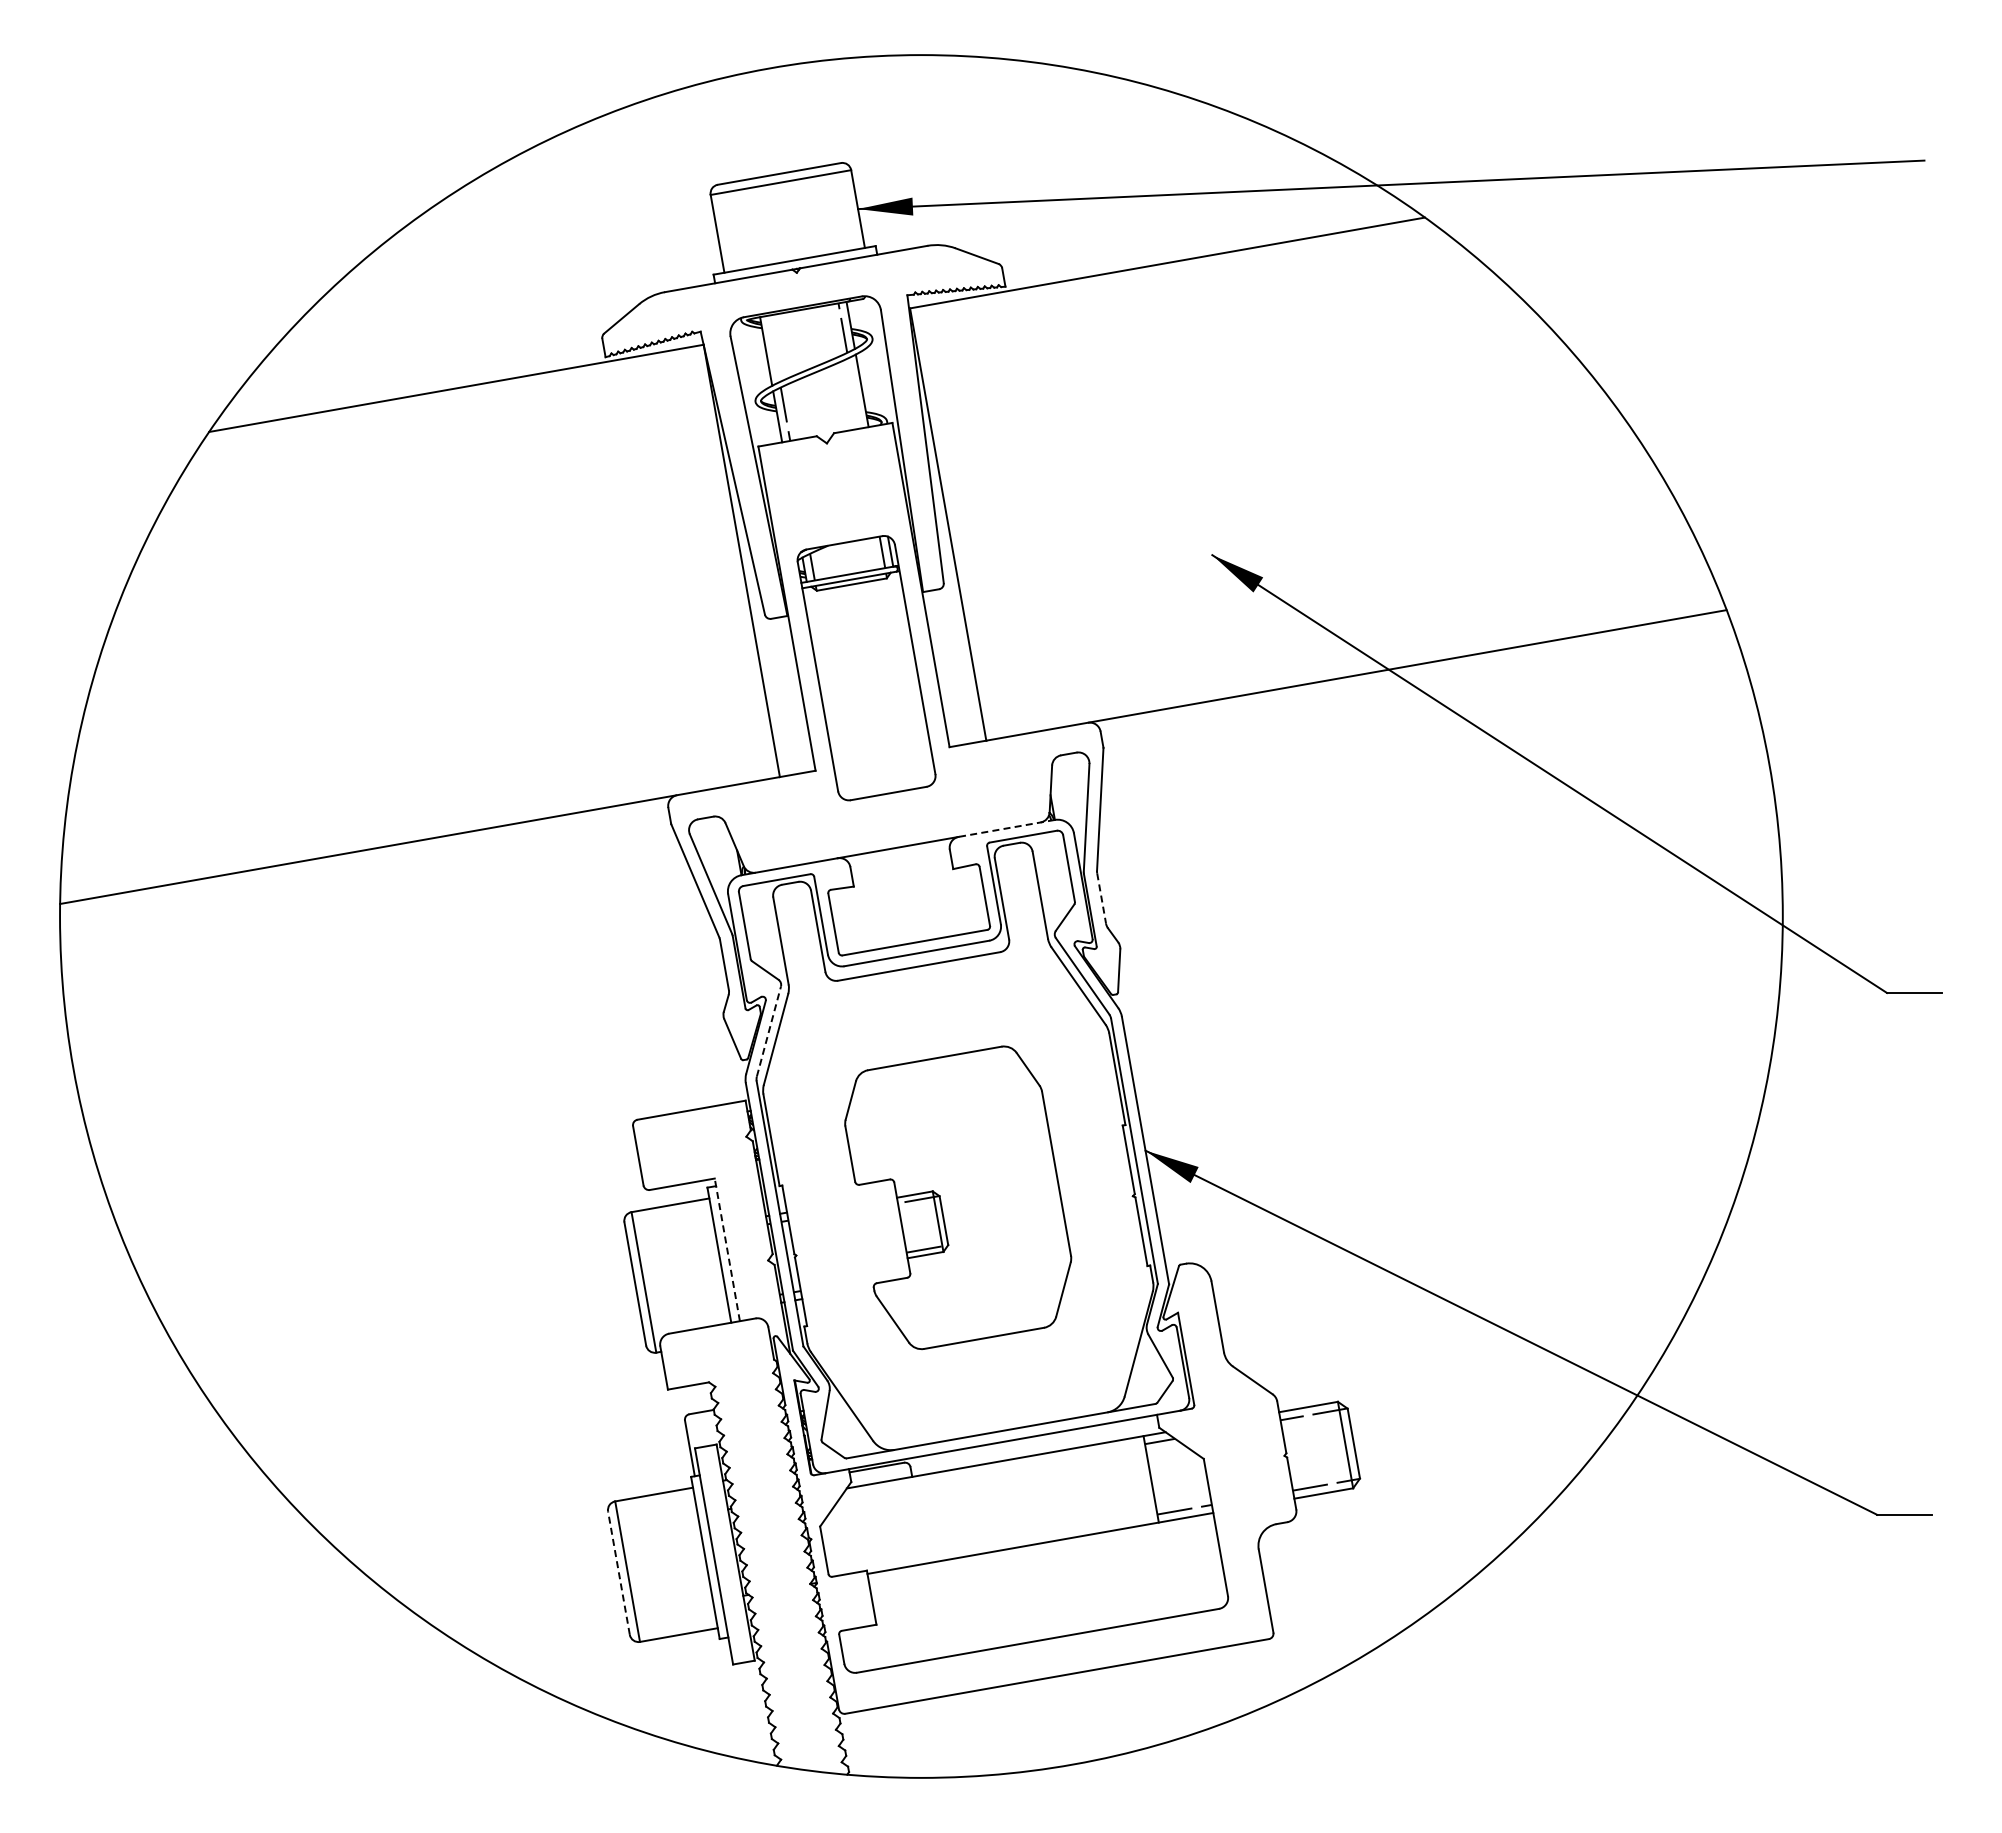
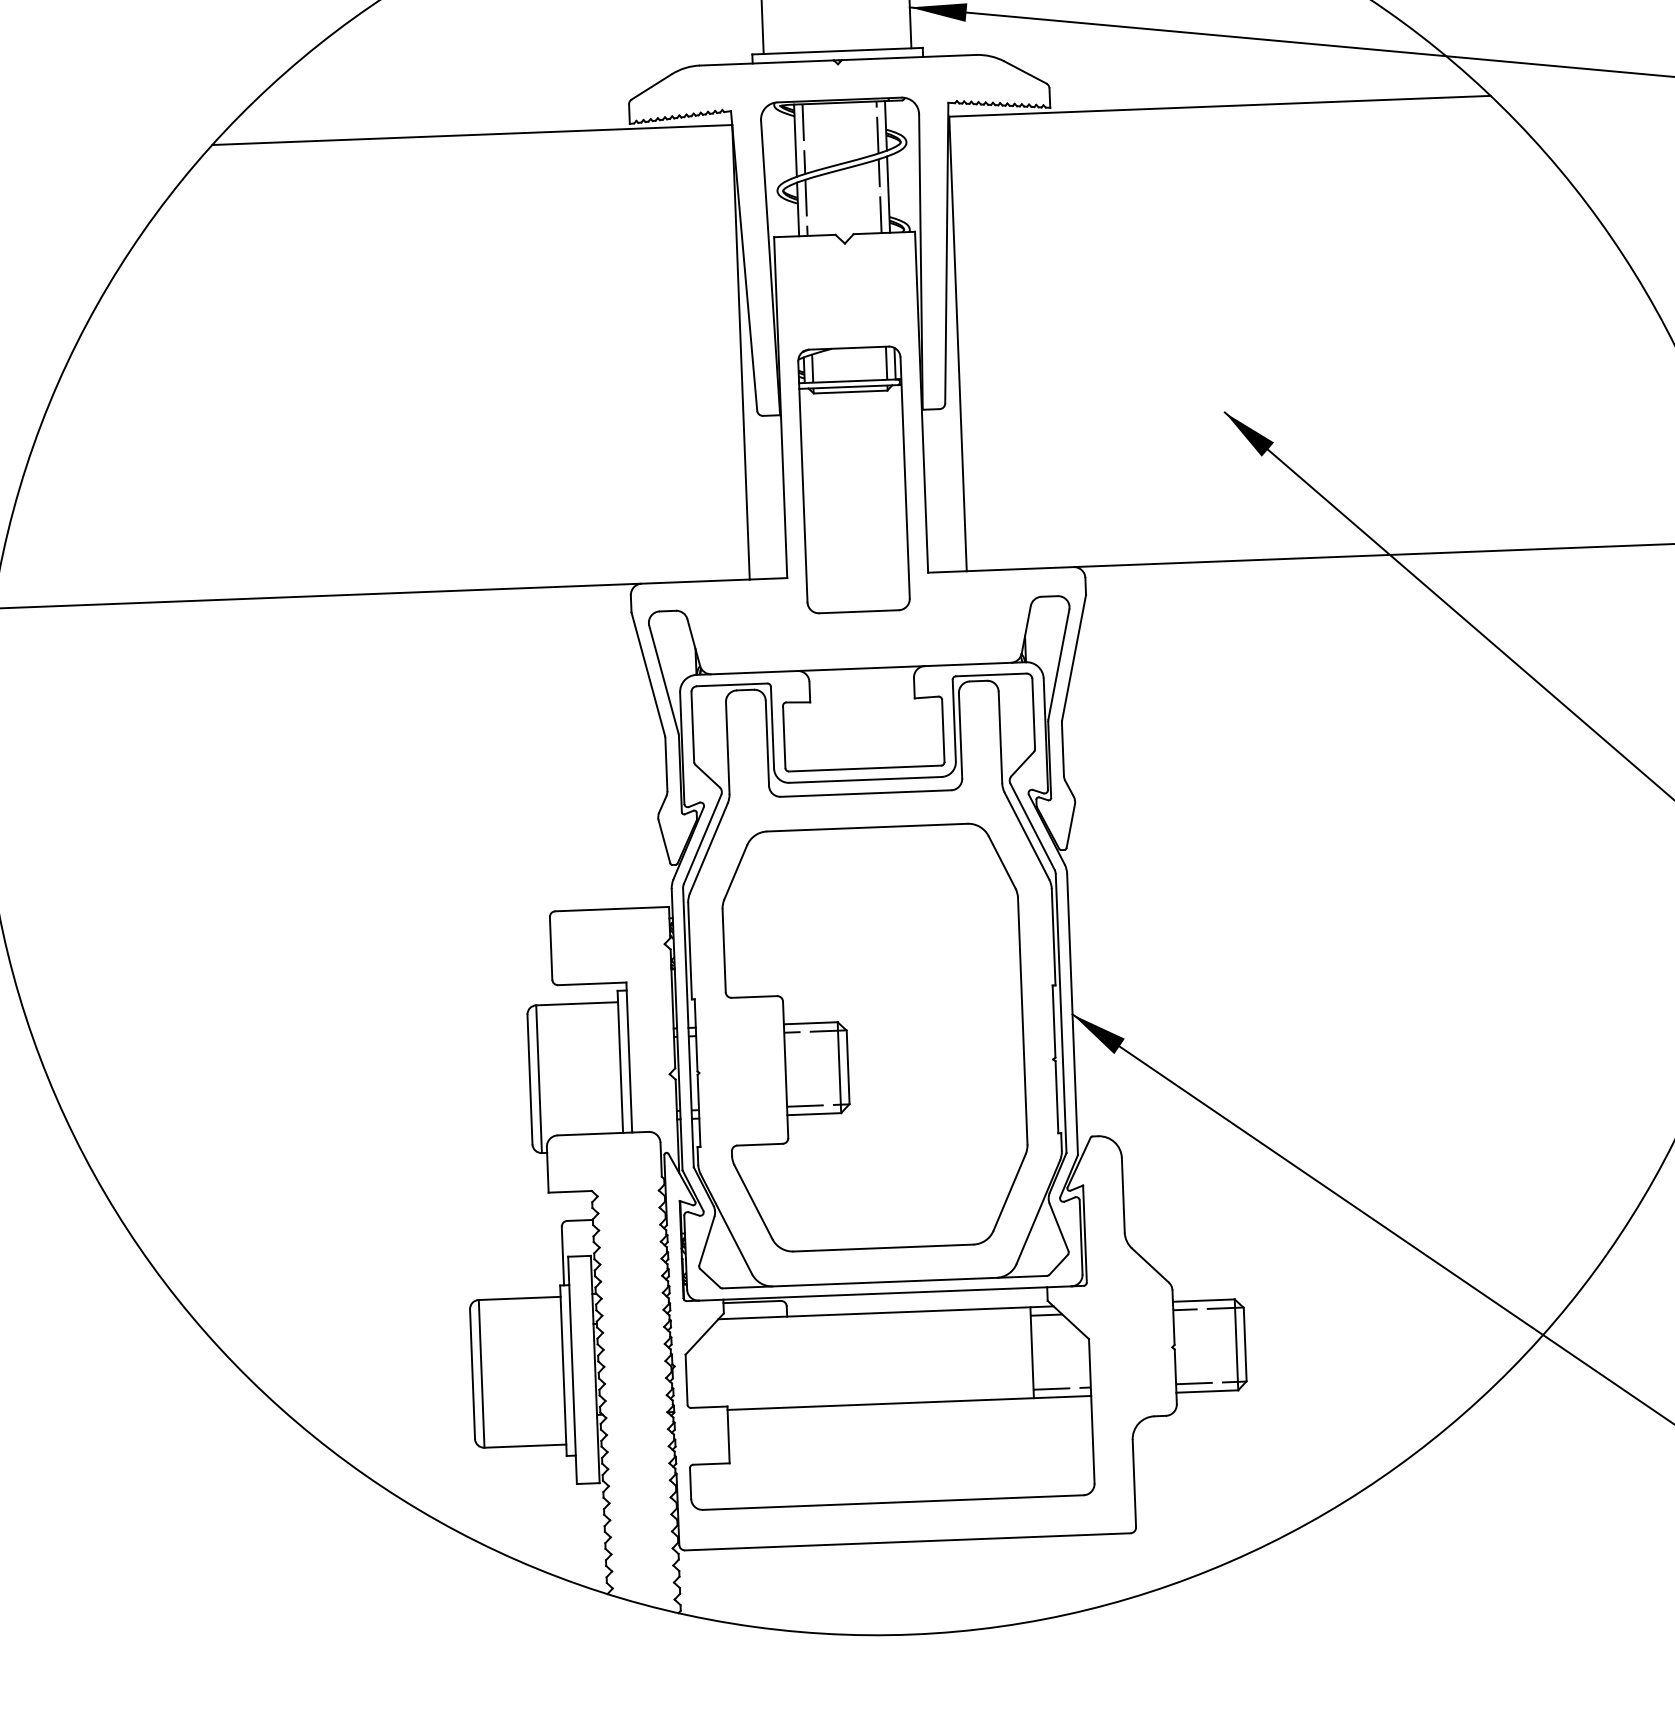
line: (773, 348) -> (803, 138), added
line: (854, 393) -> (880, 196), added
line: (1006, 828) -> (975, 664), dashed -> solid
line: (1101, 898) -> (1062, 749), dashed -> solid
line: (768, 1031) -> (702, 839), dashed -> solid
part: (957, 1197) -> (872, 1036), size x1.43
line: (727, 1249) -> (629, 1057), dashed -> solid
line: (618, 1573) -> (472, 1374), dashed -> solid

